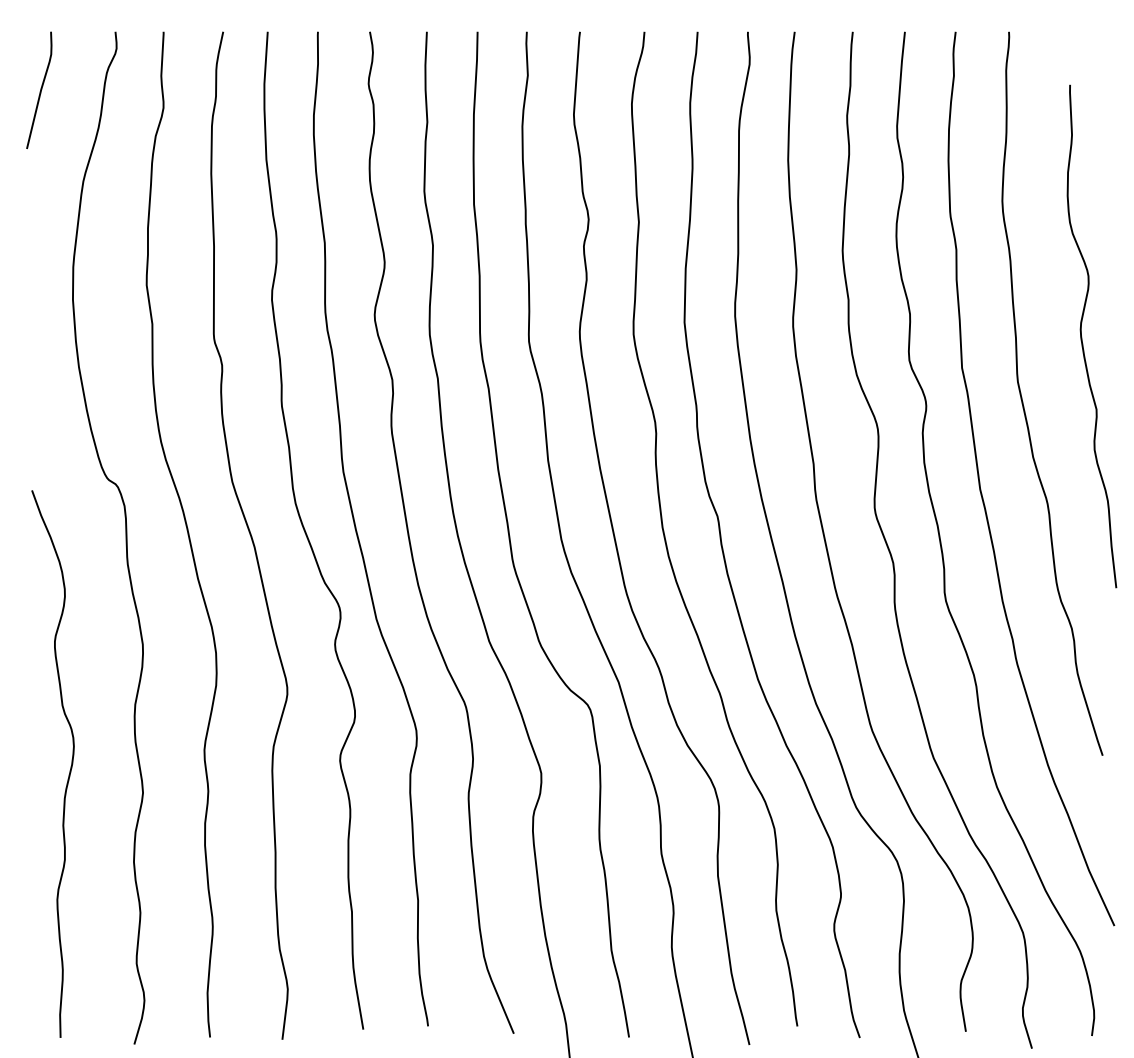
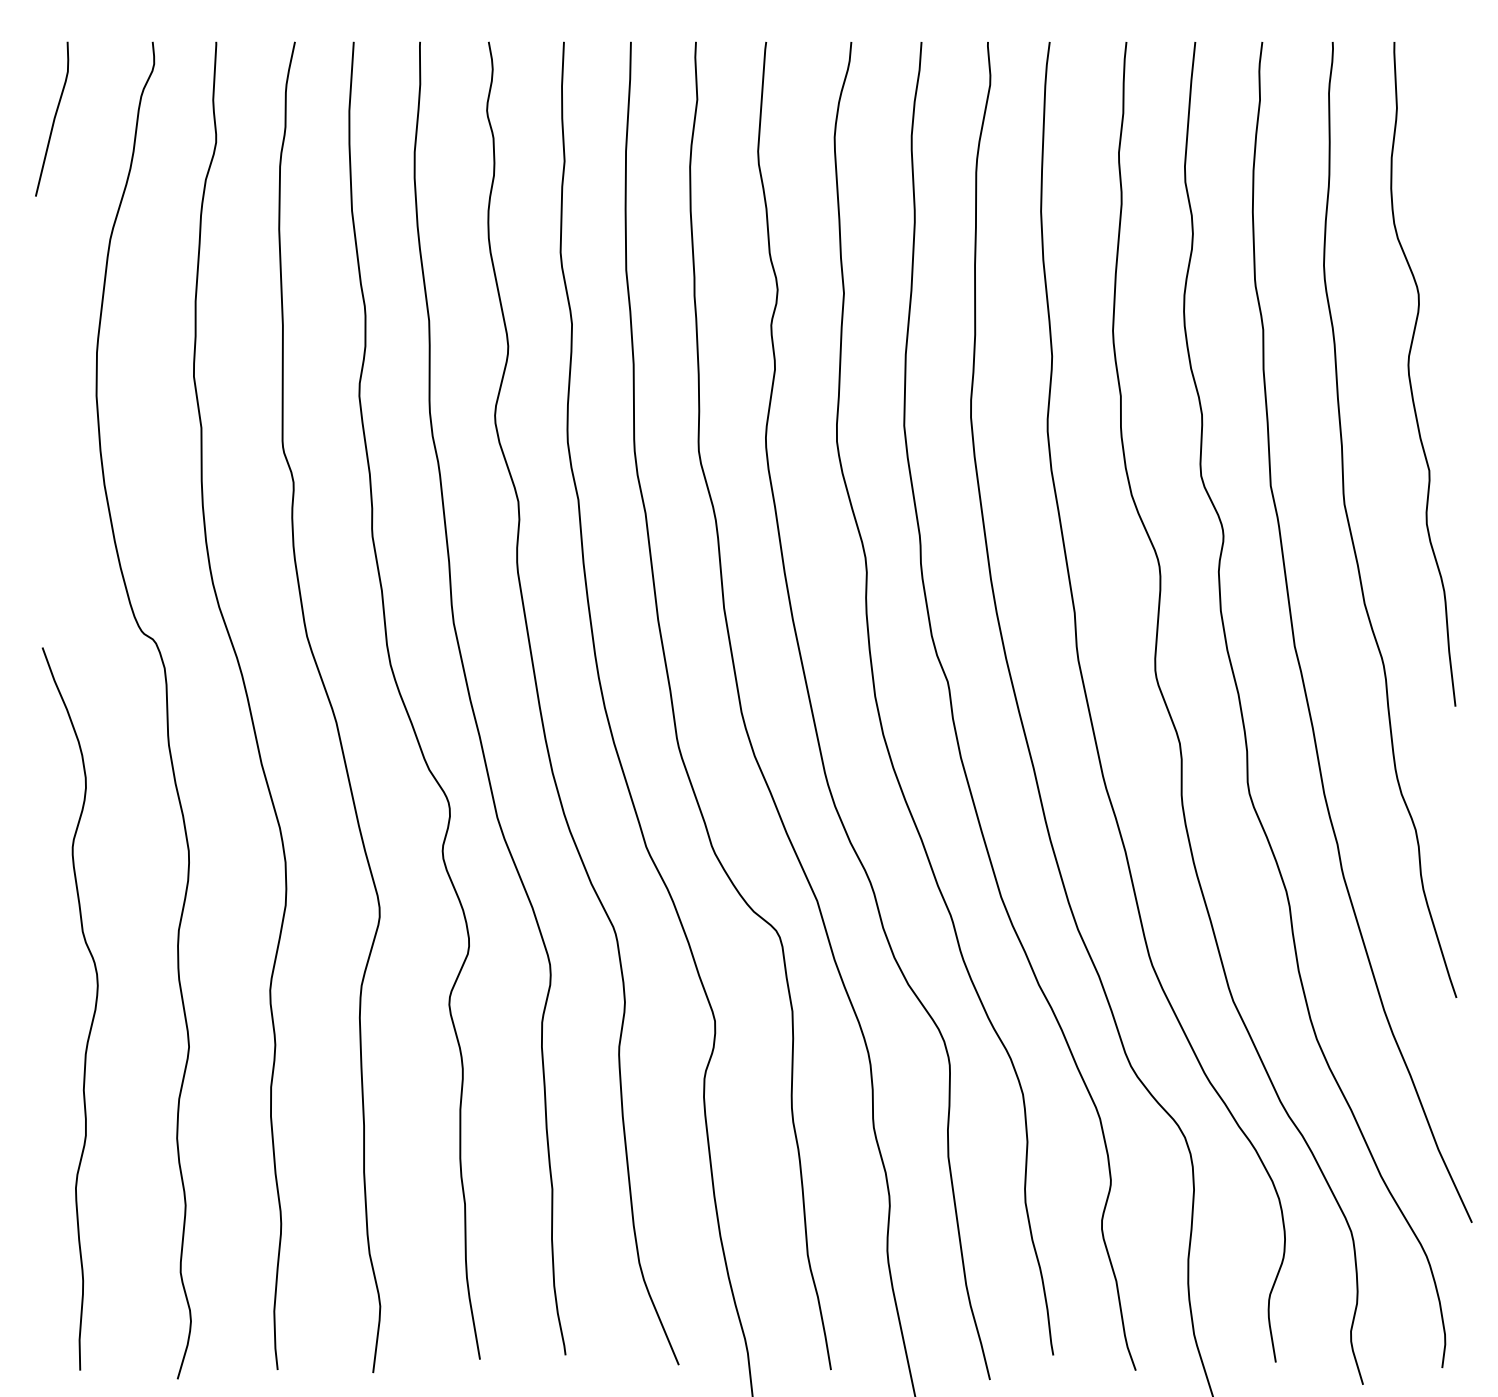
curve: (1082, 338) -> (1410, 376), moved

